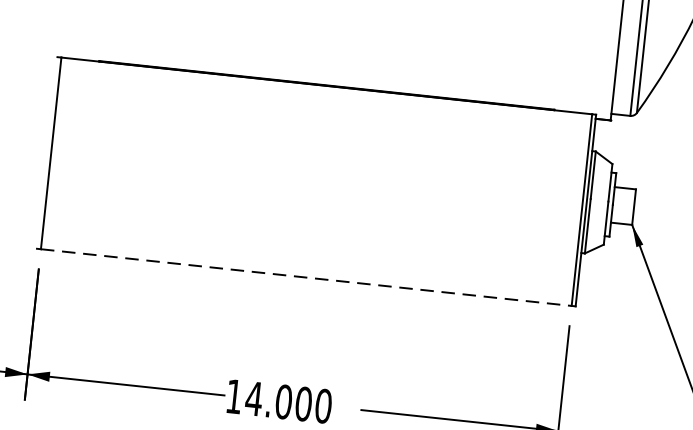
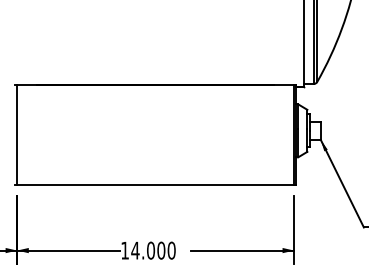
line: (307, 278) -> (156, 185), dashed -> solid

